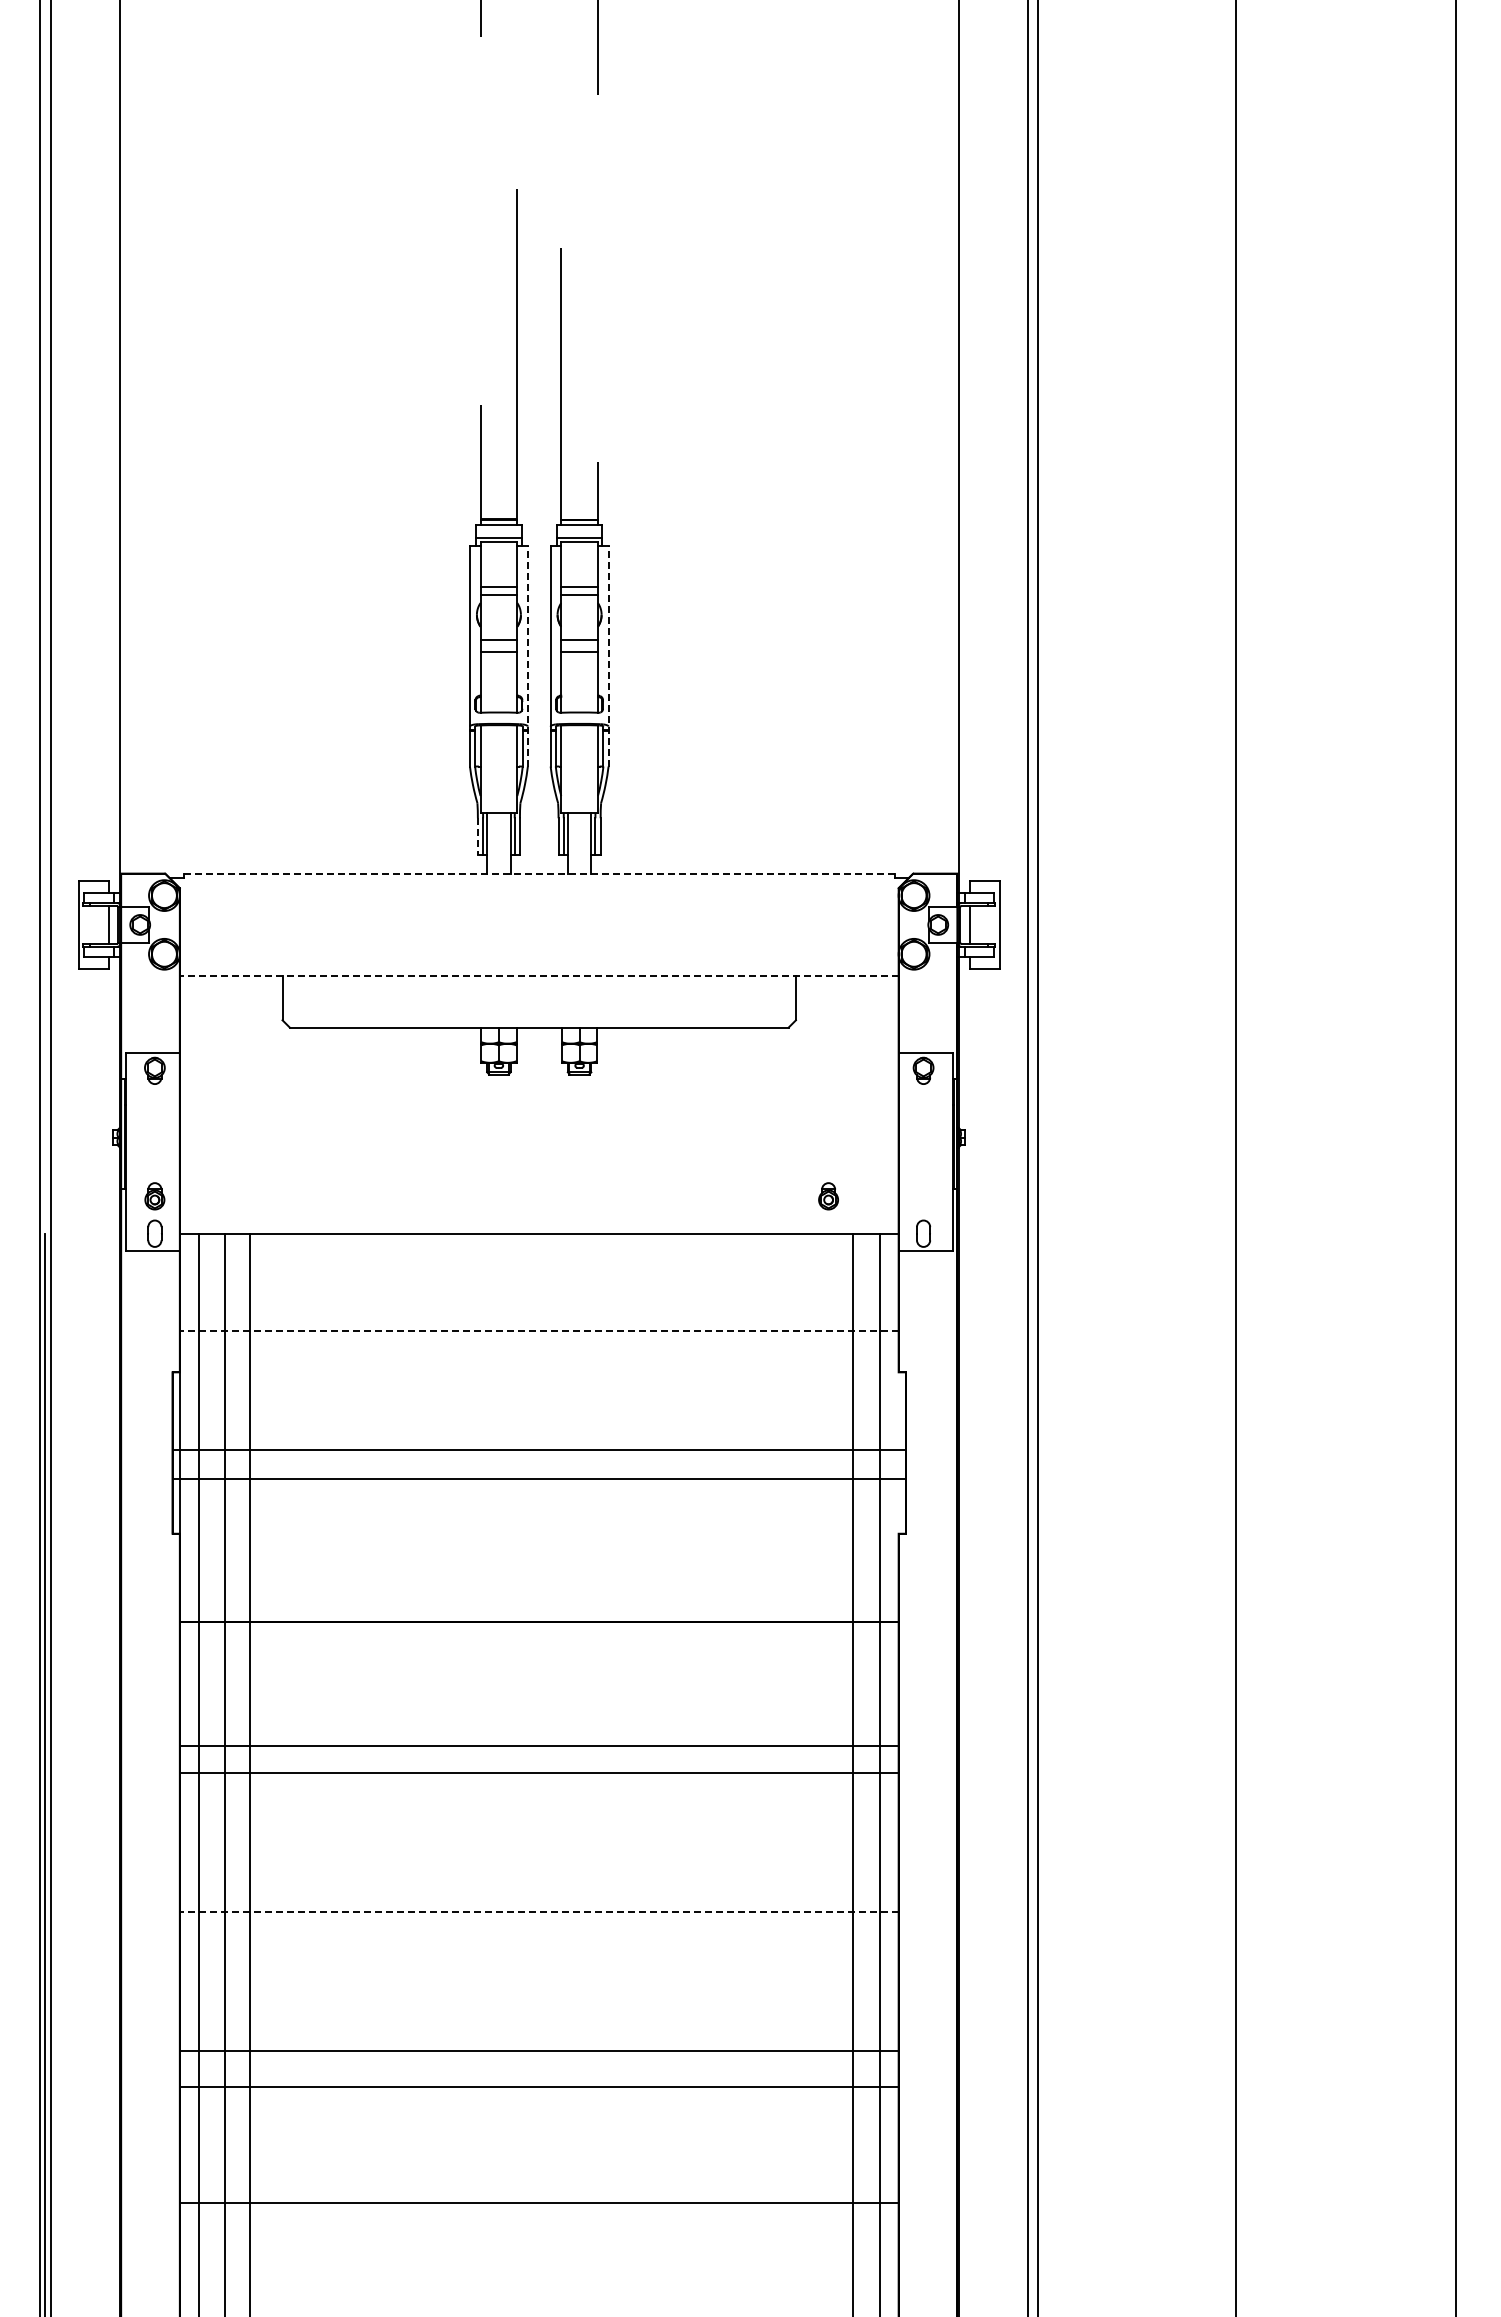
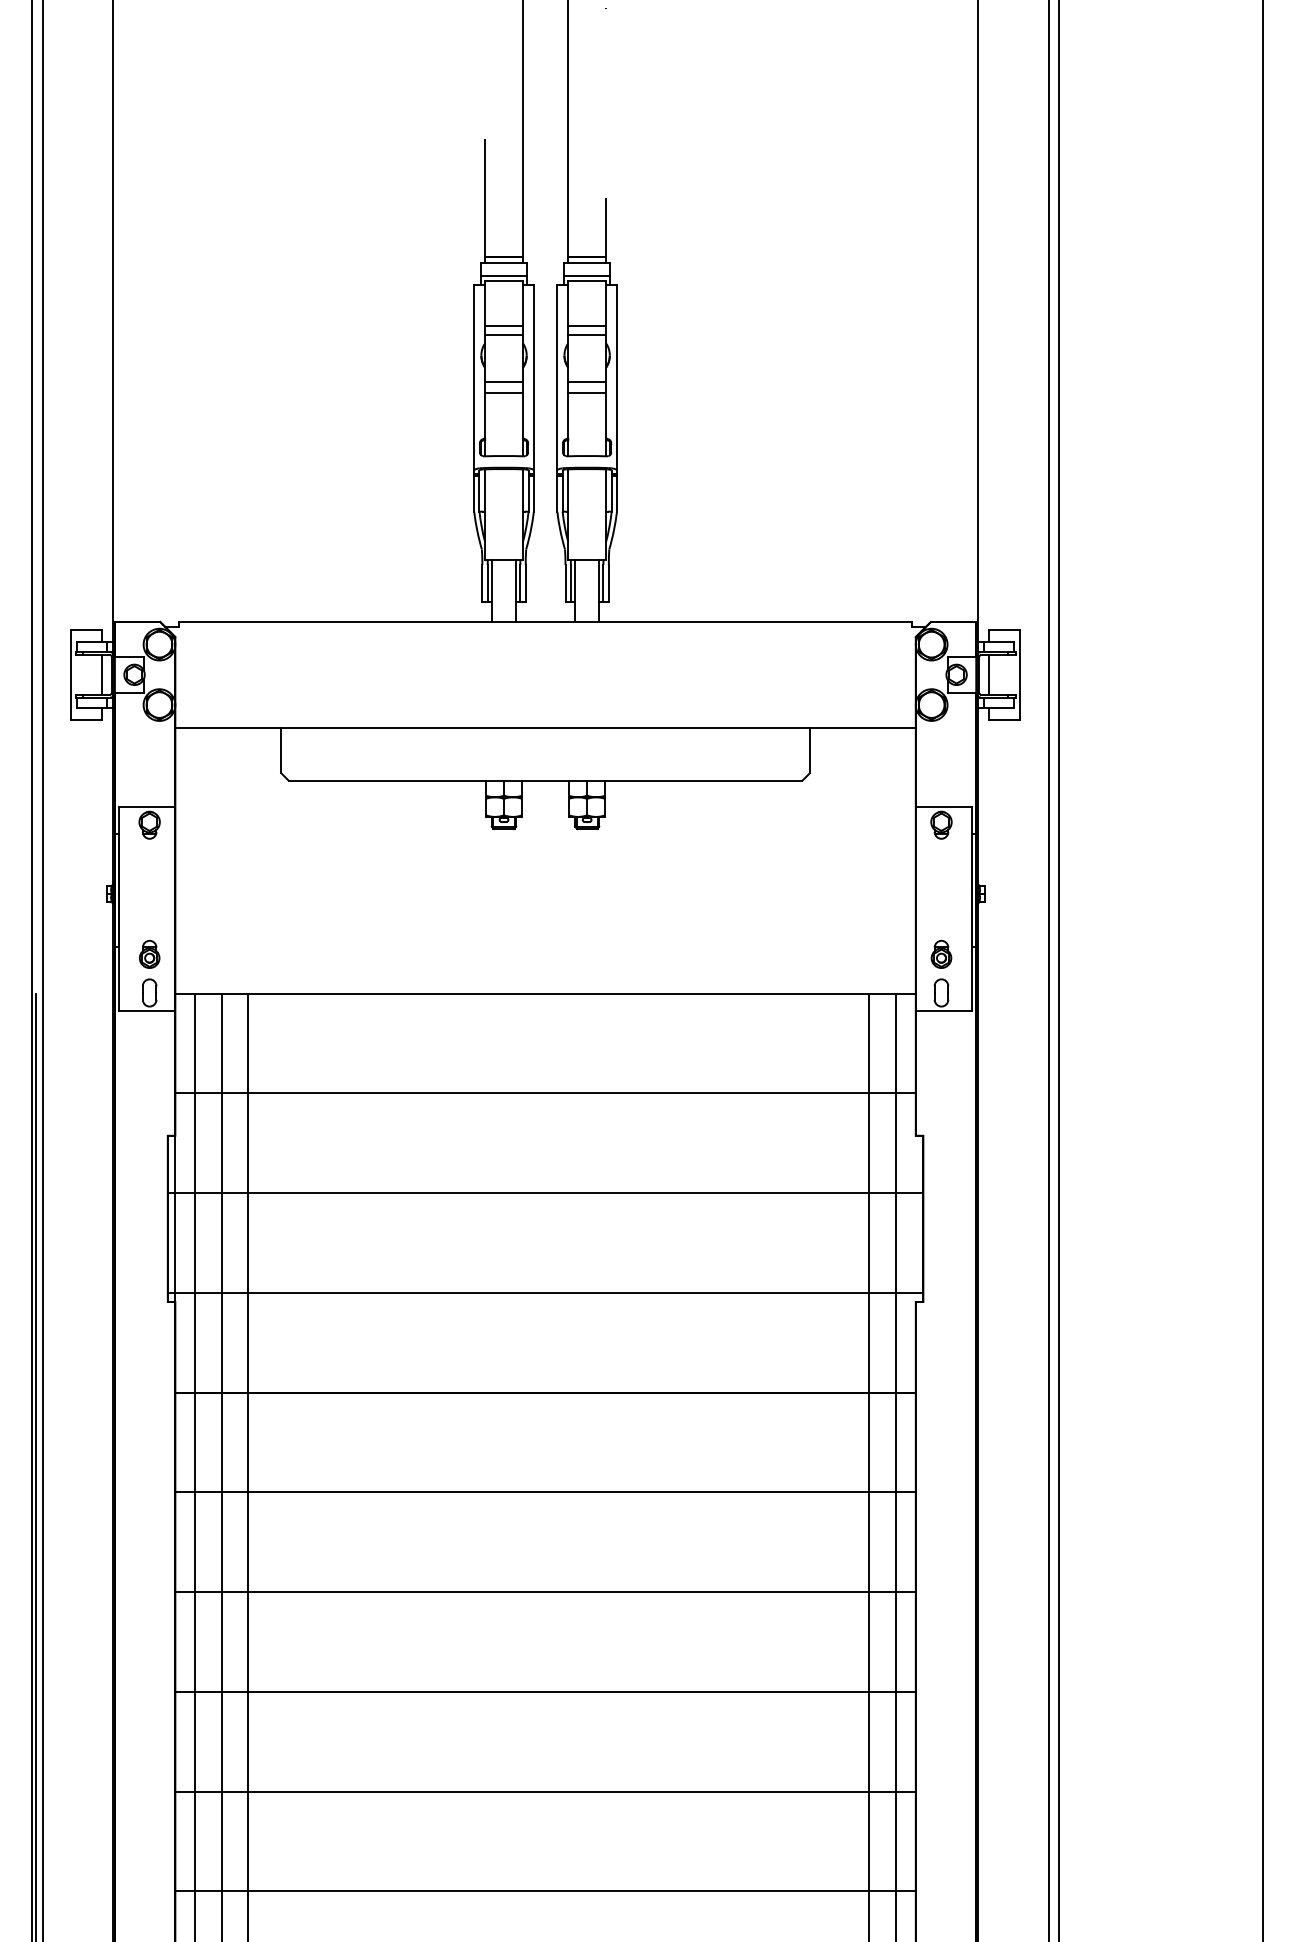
line: (527, 655) -> (533, 397), dashed -> solid
line: (608, 655) -> (616, 397), dashed -> solid
line: (477, 836) -> (481, 583), dashed -> solid
line: (539, 873) -> (545, 621), dashed -> solid
line: (538, 976) -> (544, 727), dashed -> solid
part: (828, 1196) -> (941, 954), moved
line: (538, 1331) -> (544, 1093), dashed -> solid
line: (538, 1449) -> (544, 1292), moved
line: (538, 1479) -> (544, 1193), moved
line: (538, 1746) -> (544, 1592), moved
line: (538, 1772) -> (544, 1492), moved
line: (538, 1912) -> (544, 1692), dashed -> solid
line: (538, 2050) -> (544, 1890), moved
line: (538, 2087) -> (544, 1792), moved

